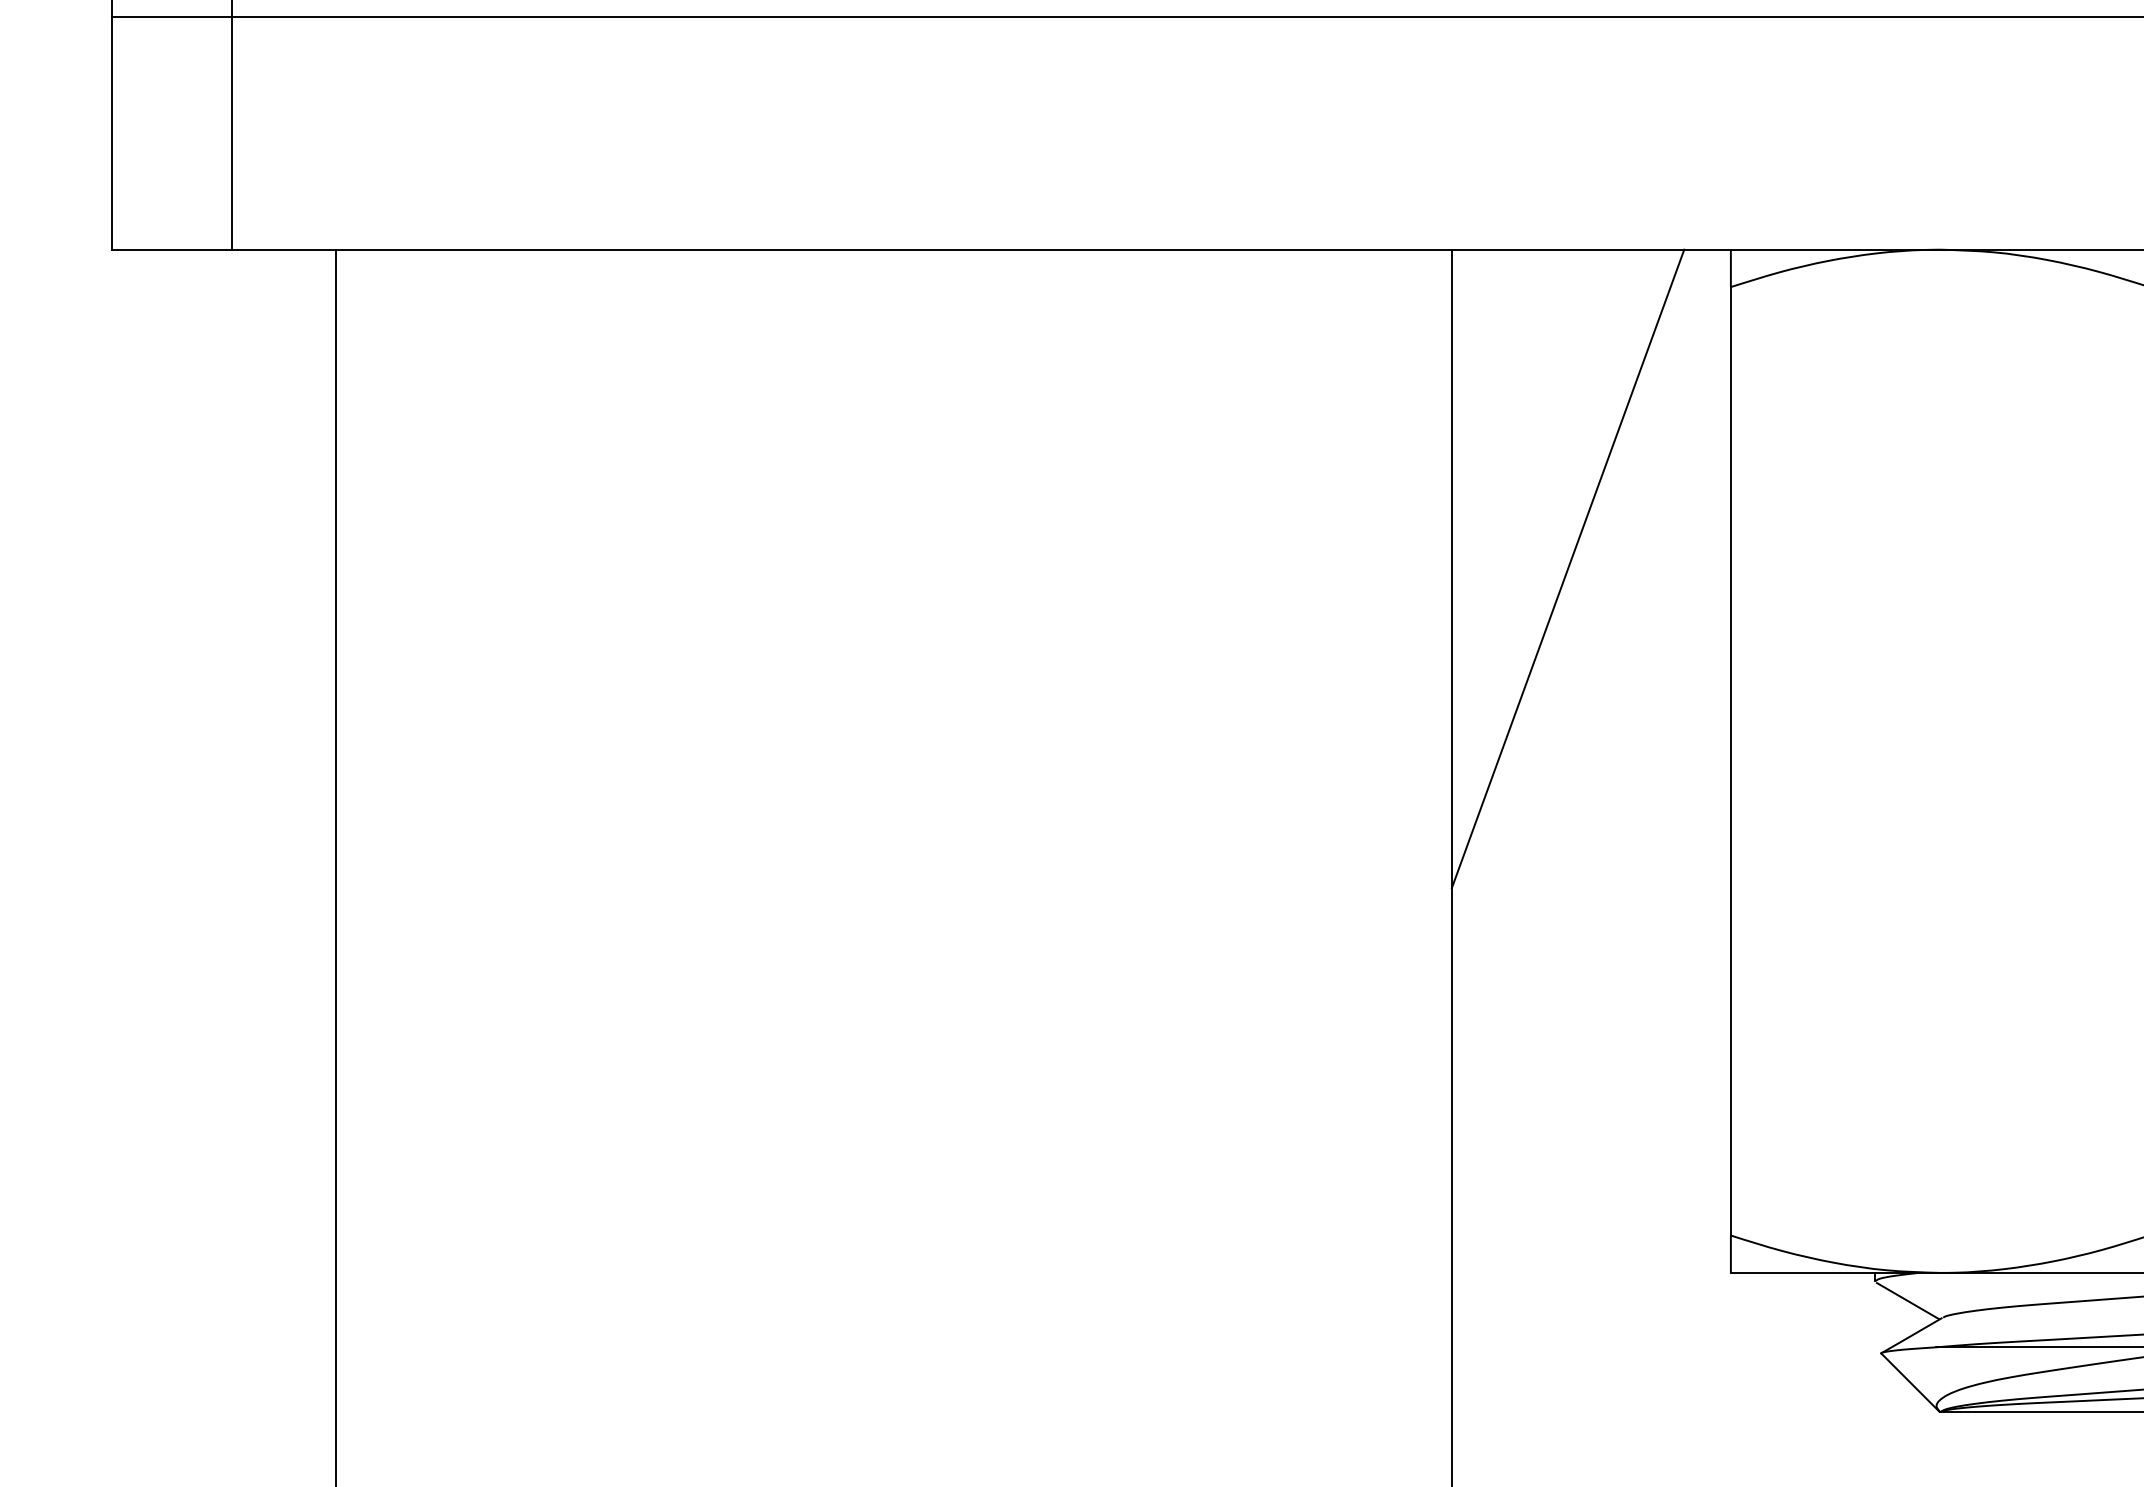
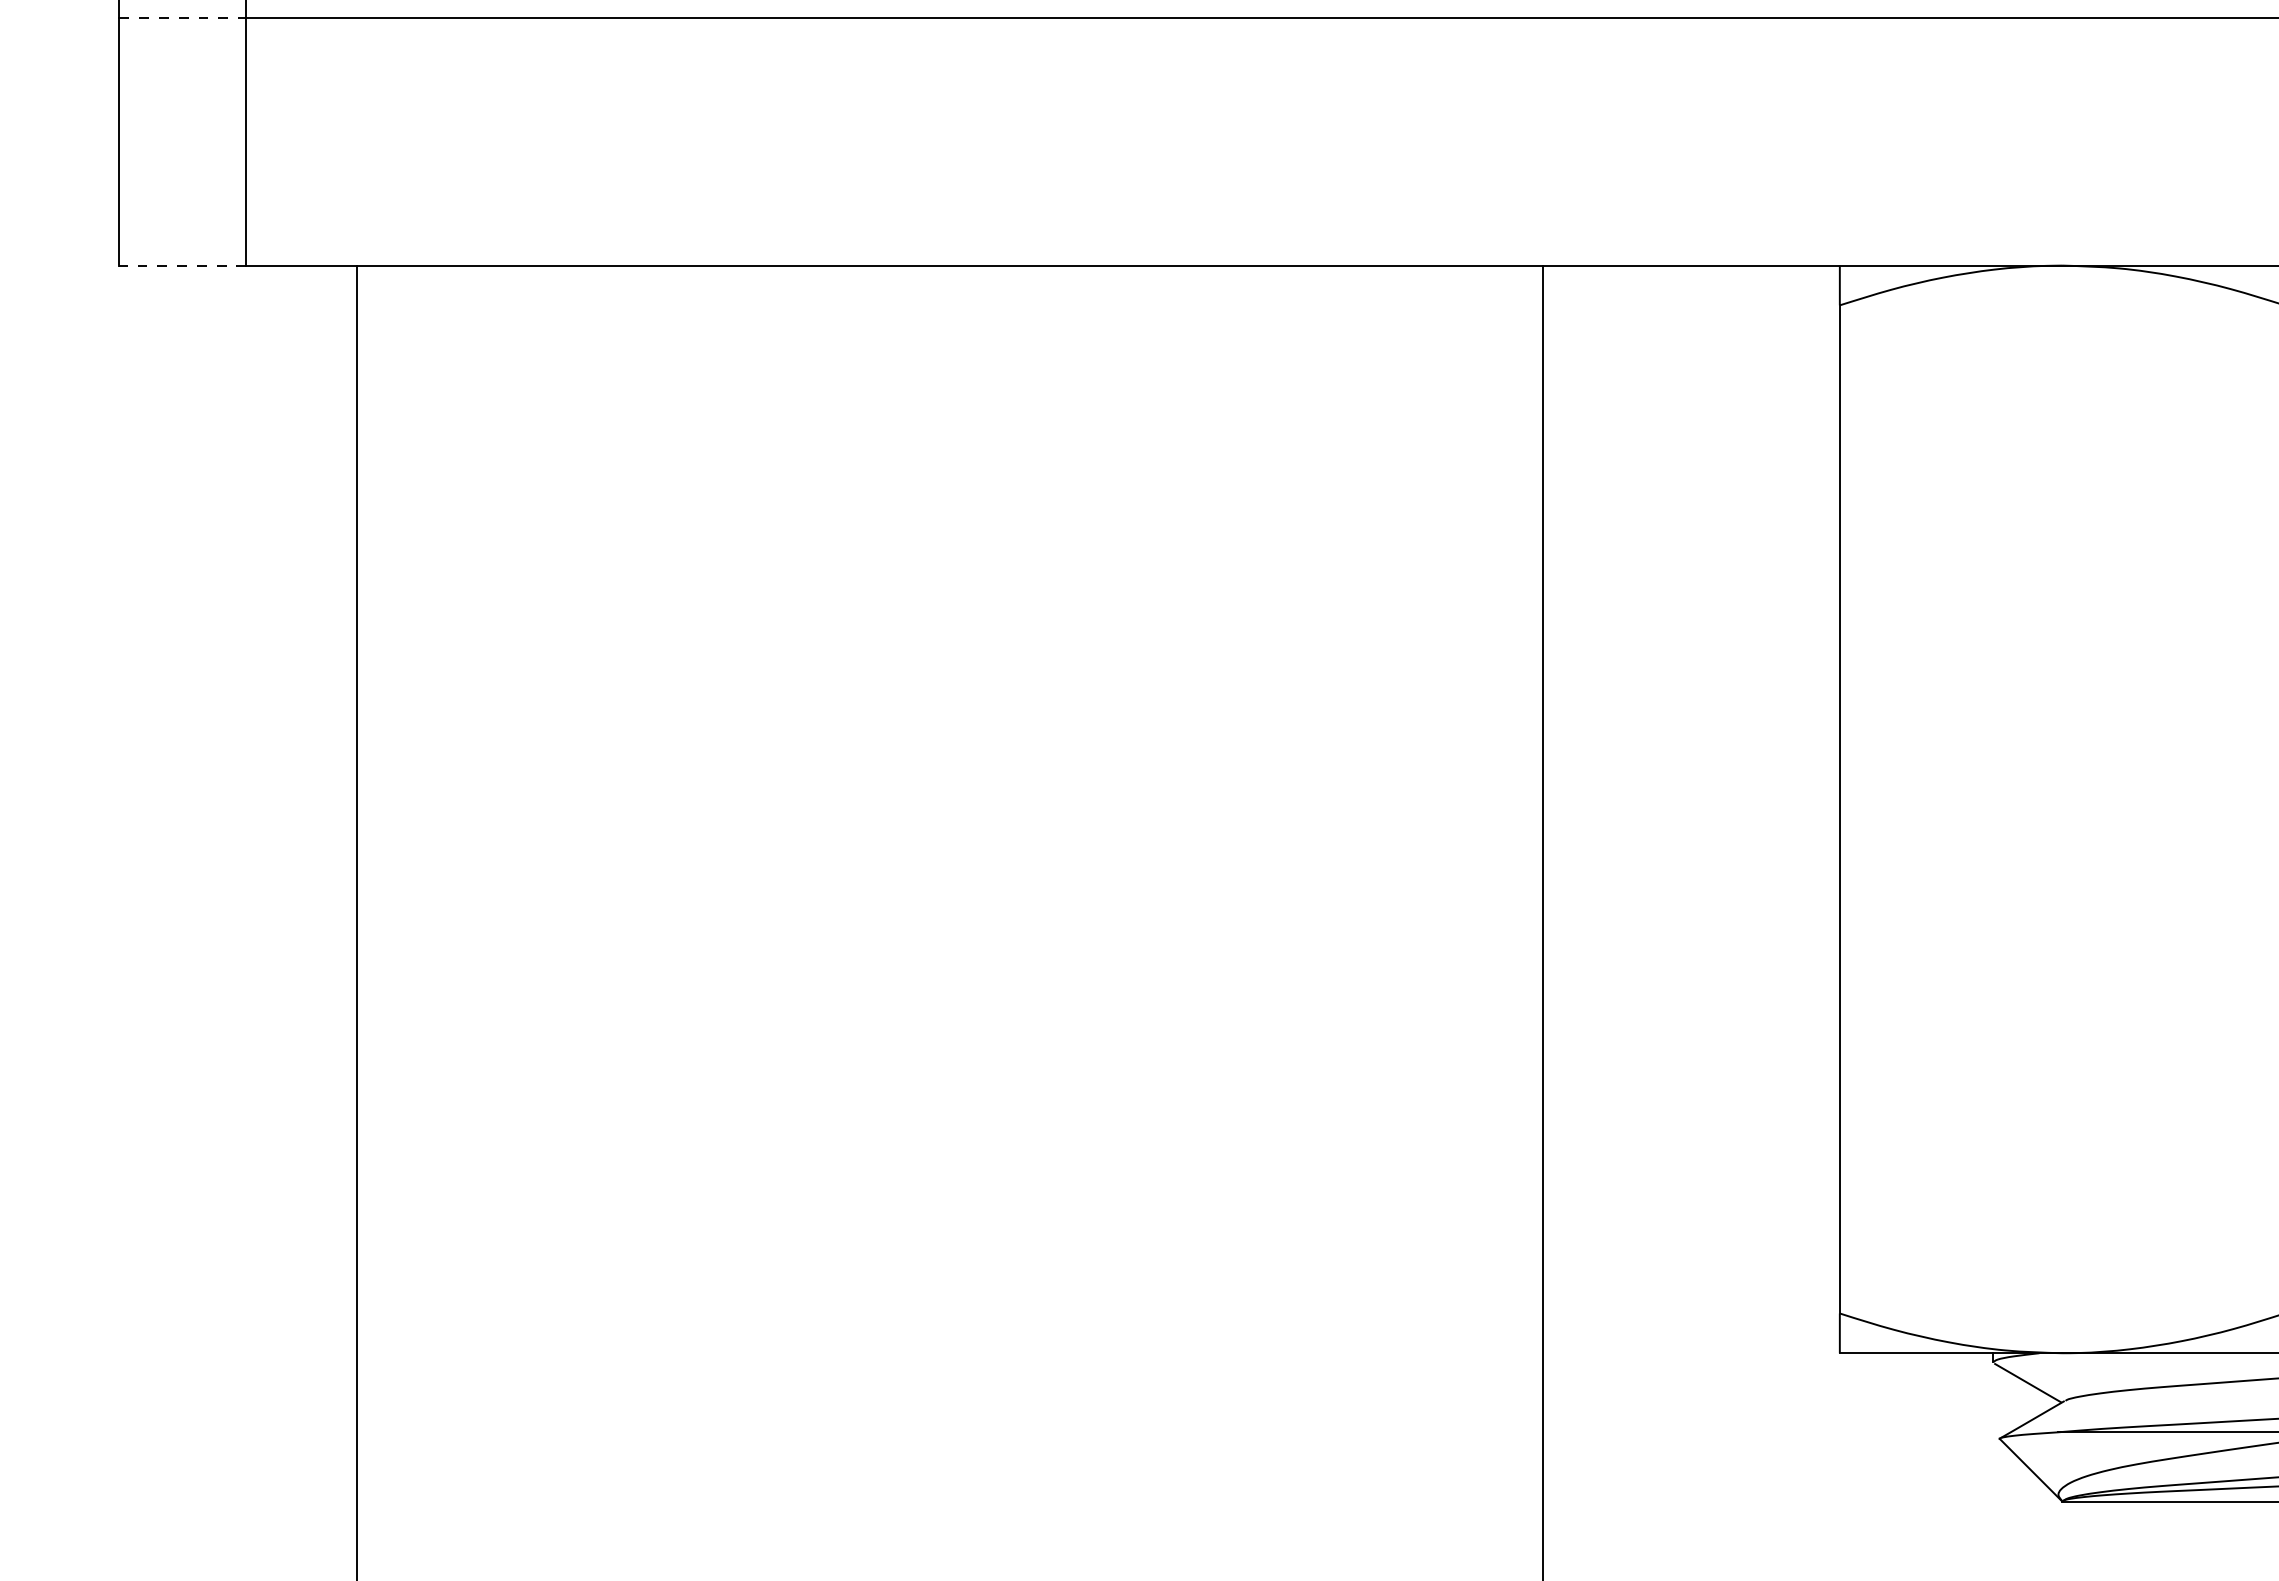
line: (172, 17) -> (183, 18), solid -> dashed
line: (171, 249) -> (182, 265), solid -> dashed
line: (1567, 568) -> (1666, 604), removed

